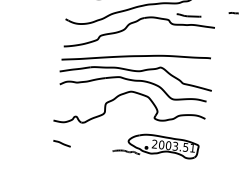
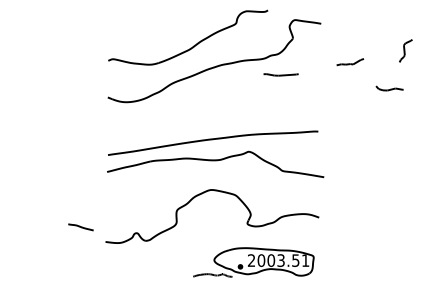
part: (135, 22) -> (206, 92), removed
part: (134, 80) -> (213, 174), removed
line: (61, 143) -> (80, 227), moved

